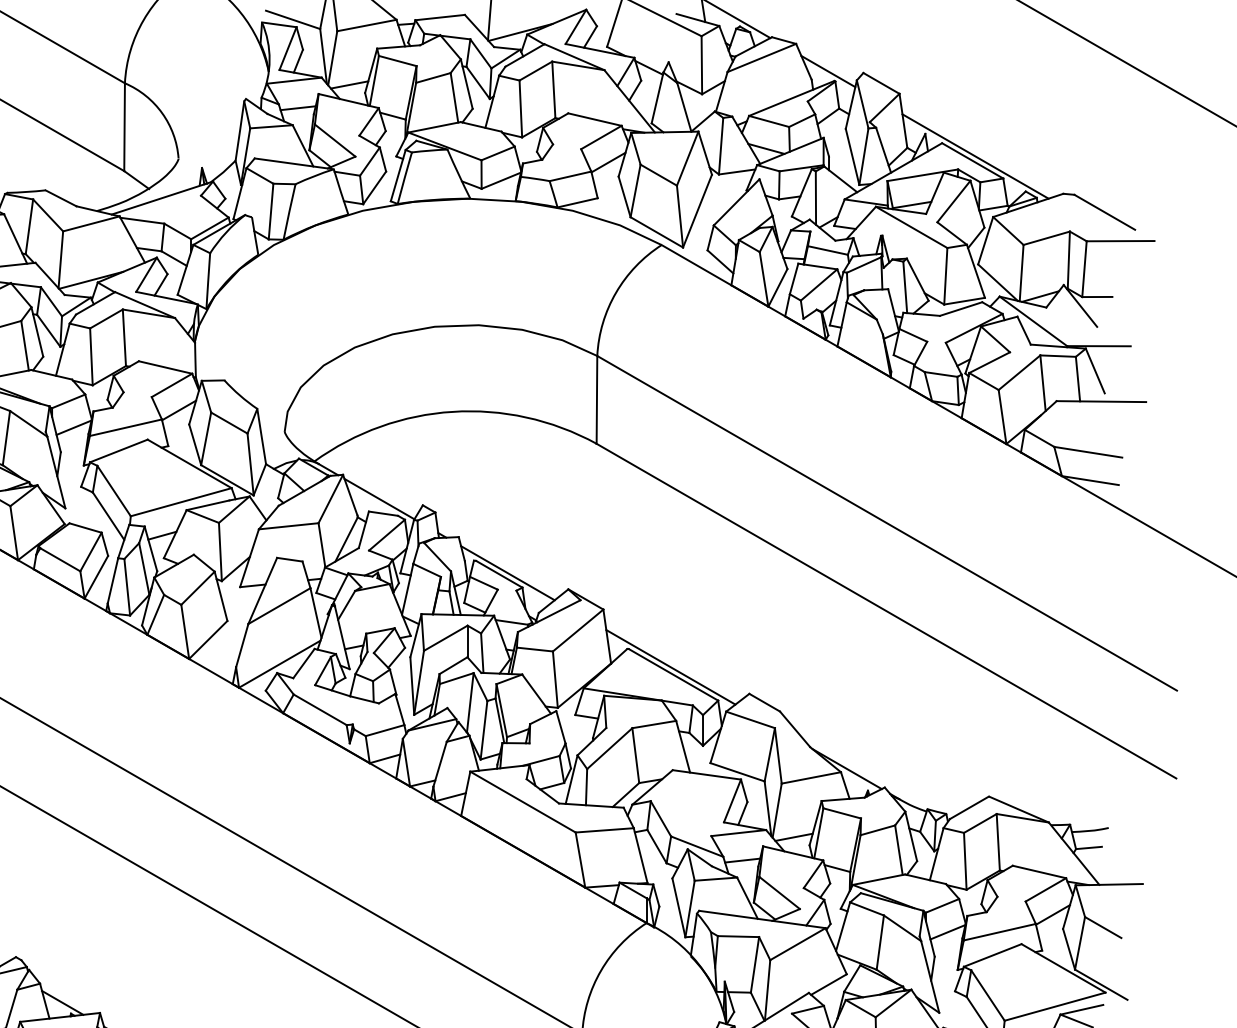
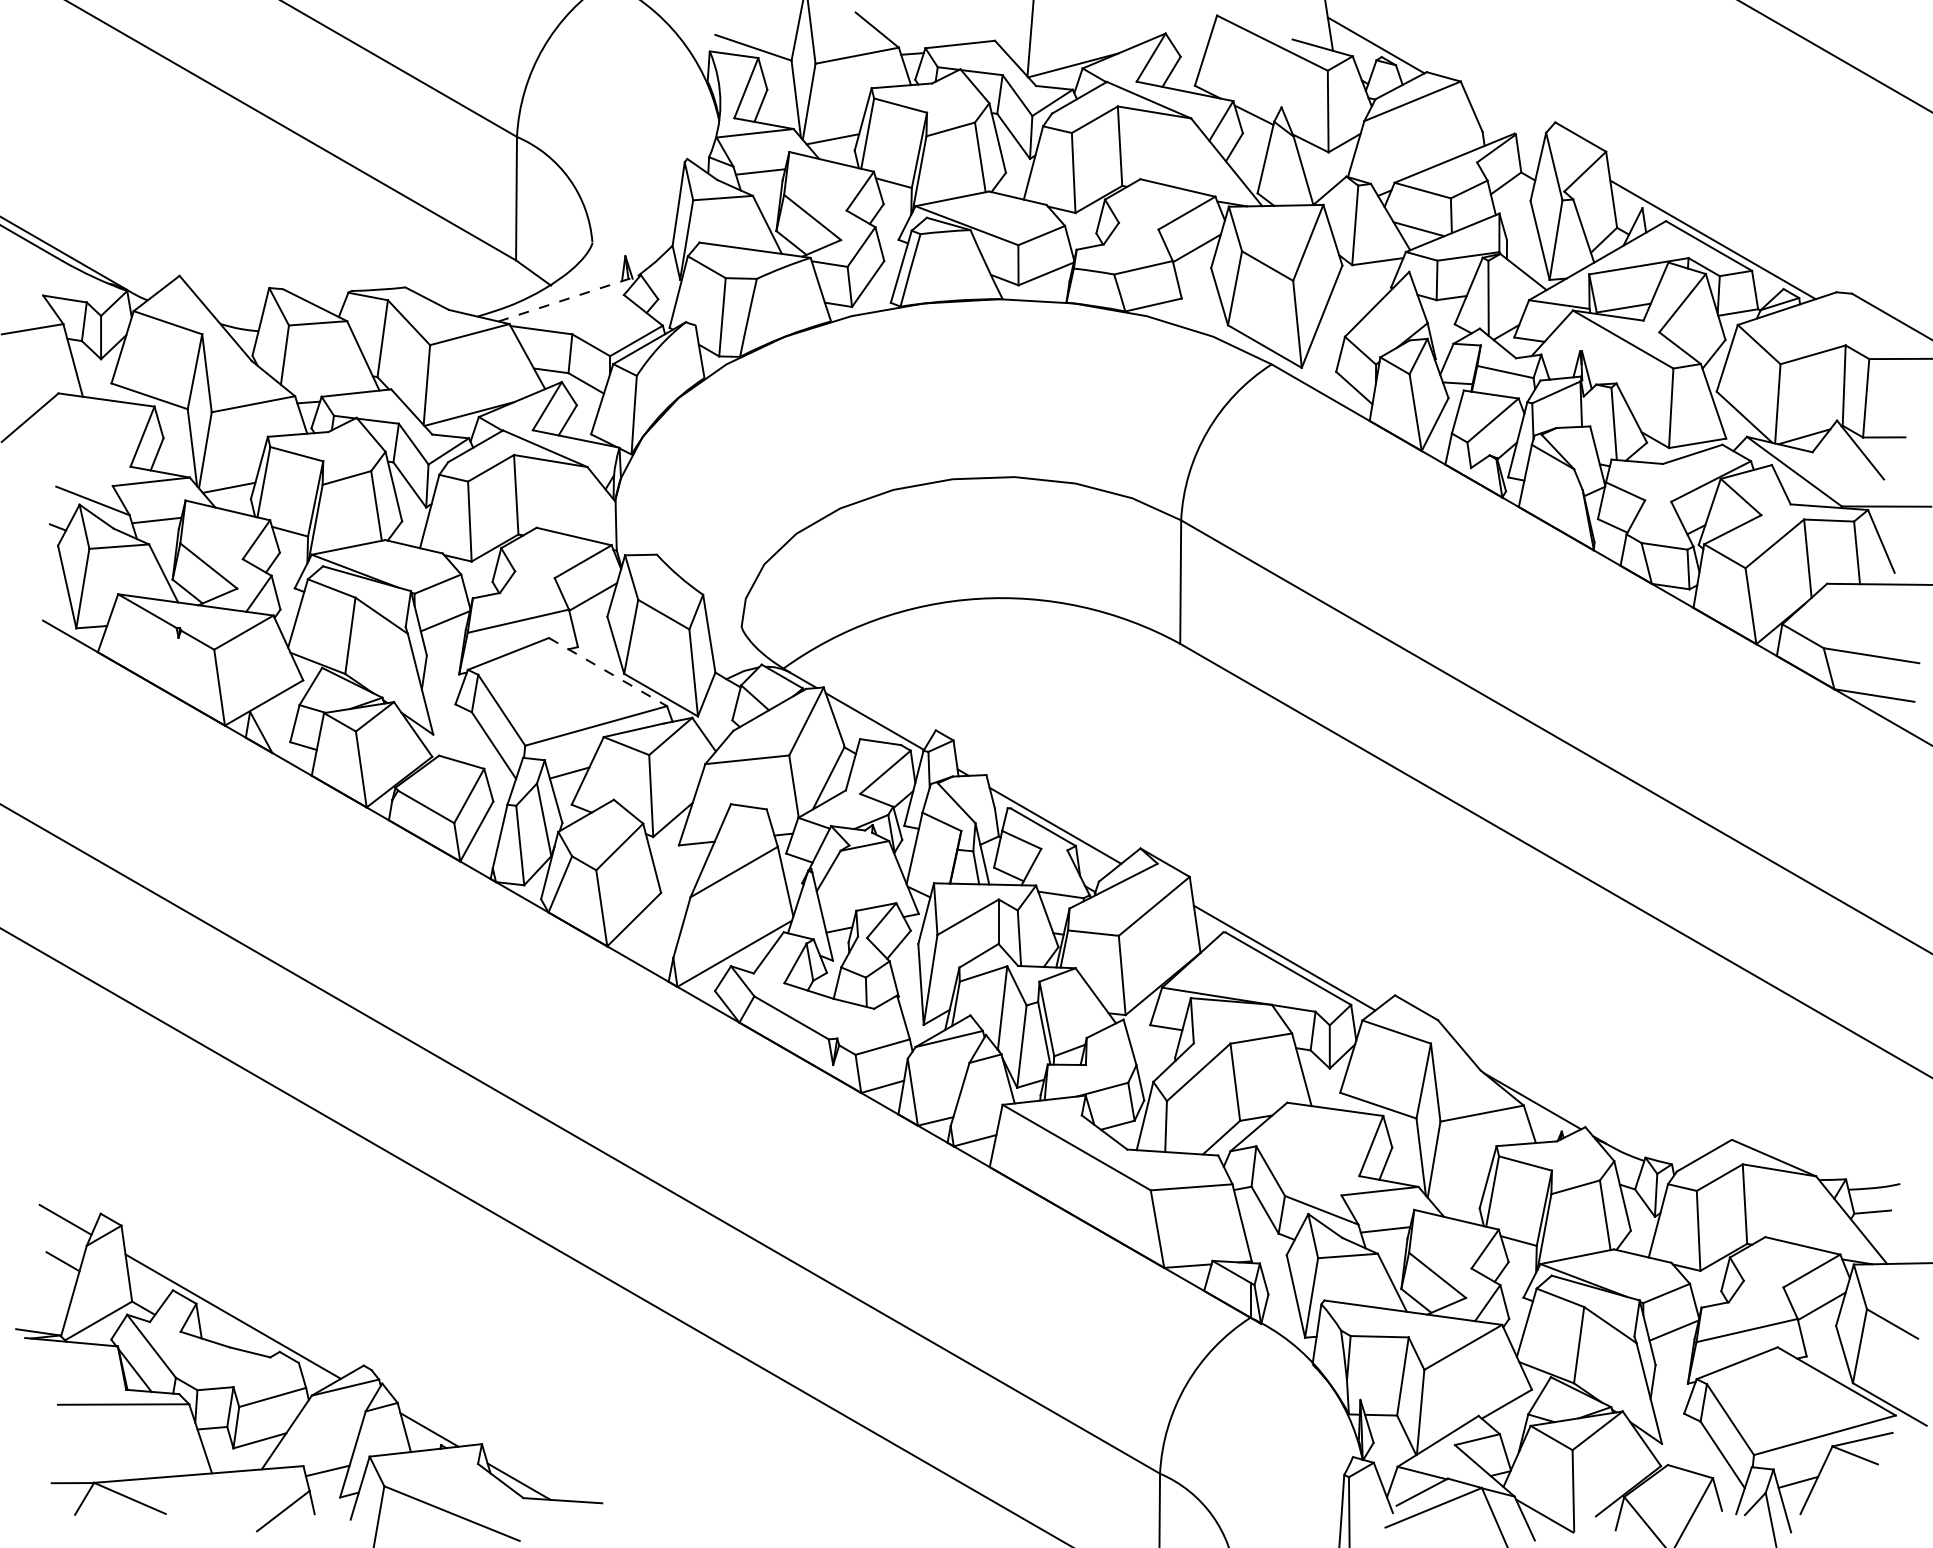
line: (828, 71) -> (1506, 120), removed
line: (162, 198) -> (569, 298), solid -> dashed
line: (190, 464) -> (608, 672), solid -> dashed
line: (793, 837) -> (1457, 1197), removed

